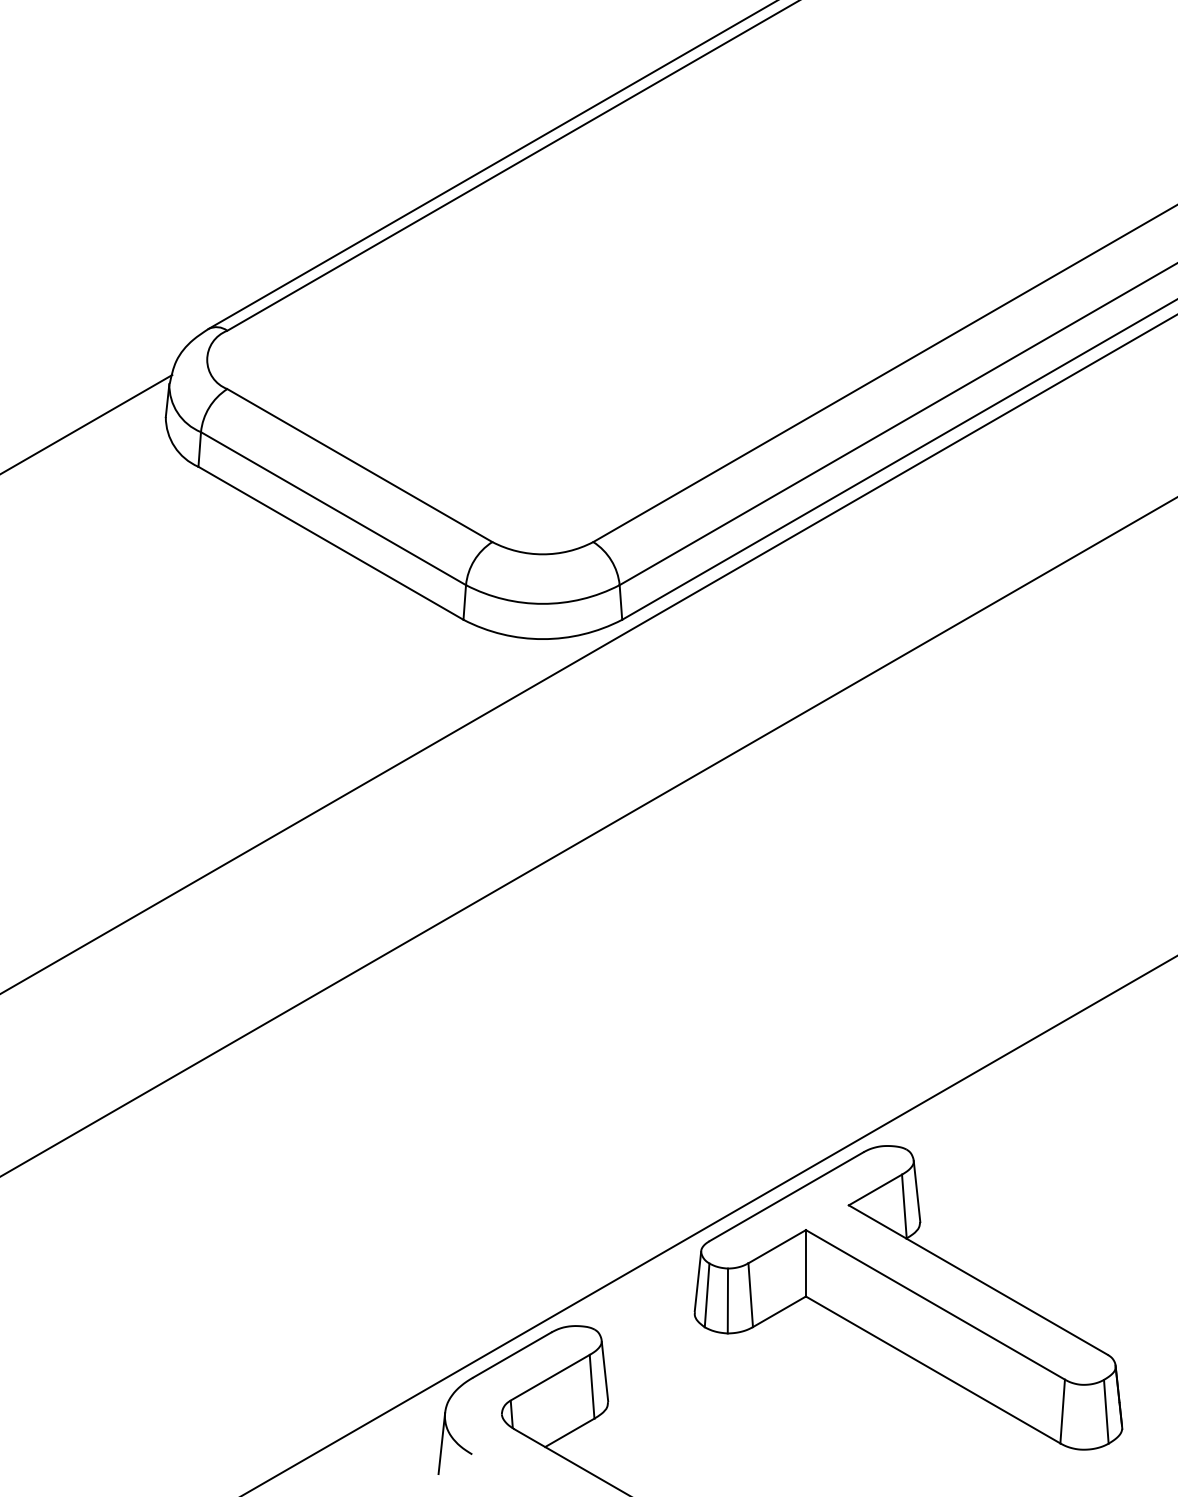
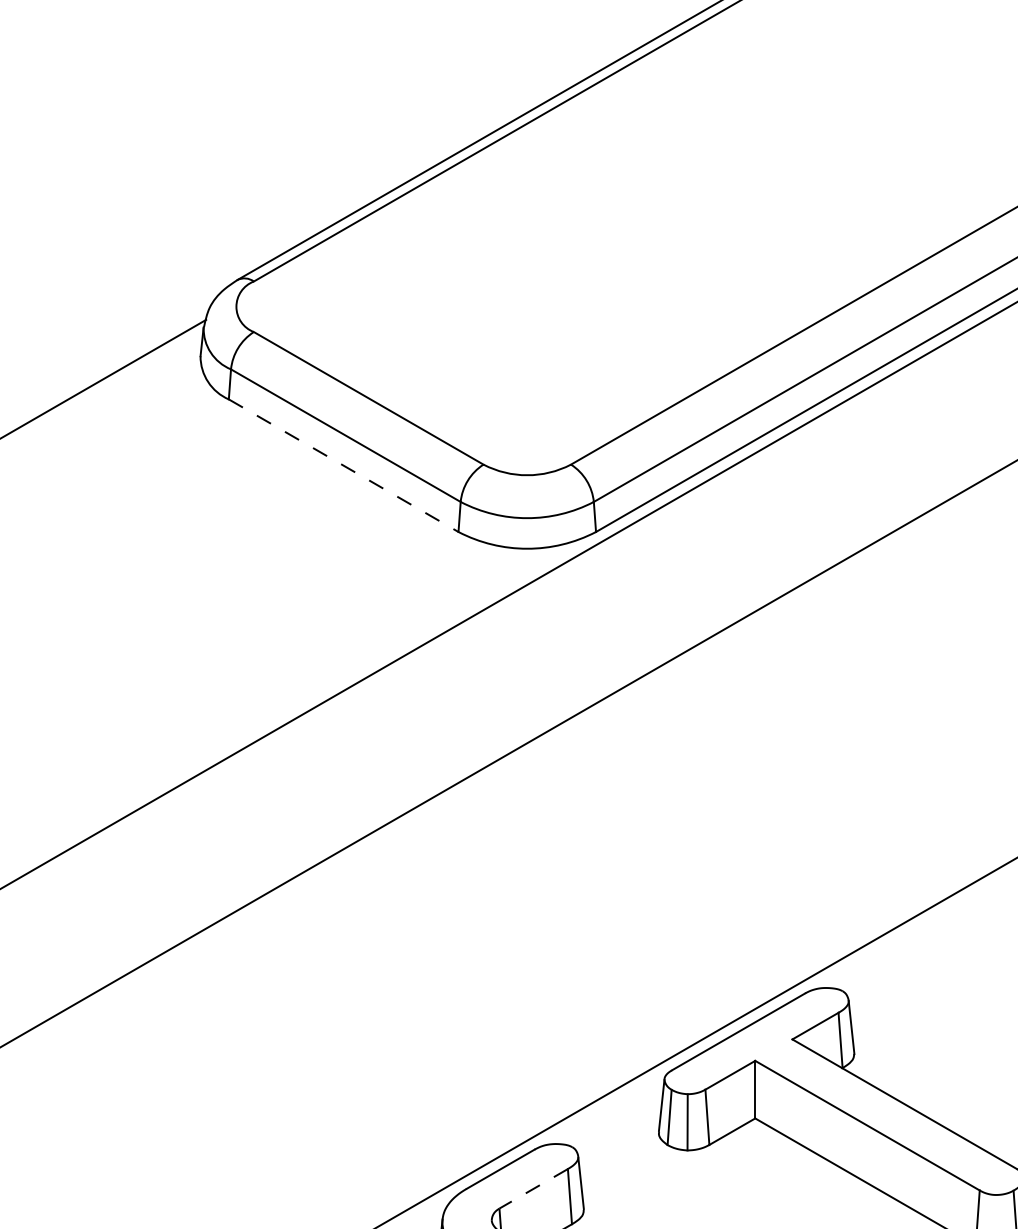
line: (331, 543) -> (344, 465), solid -> dashed
line: (550, 1377) -> (533, 1188), solid -> dashed

